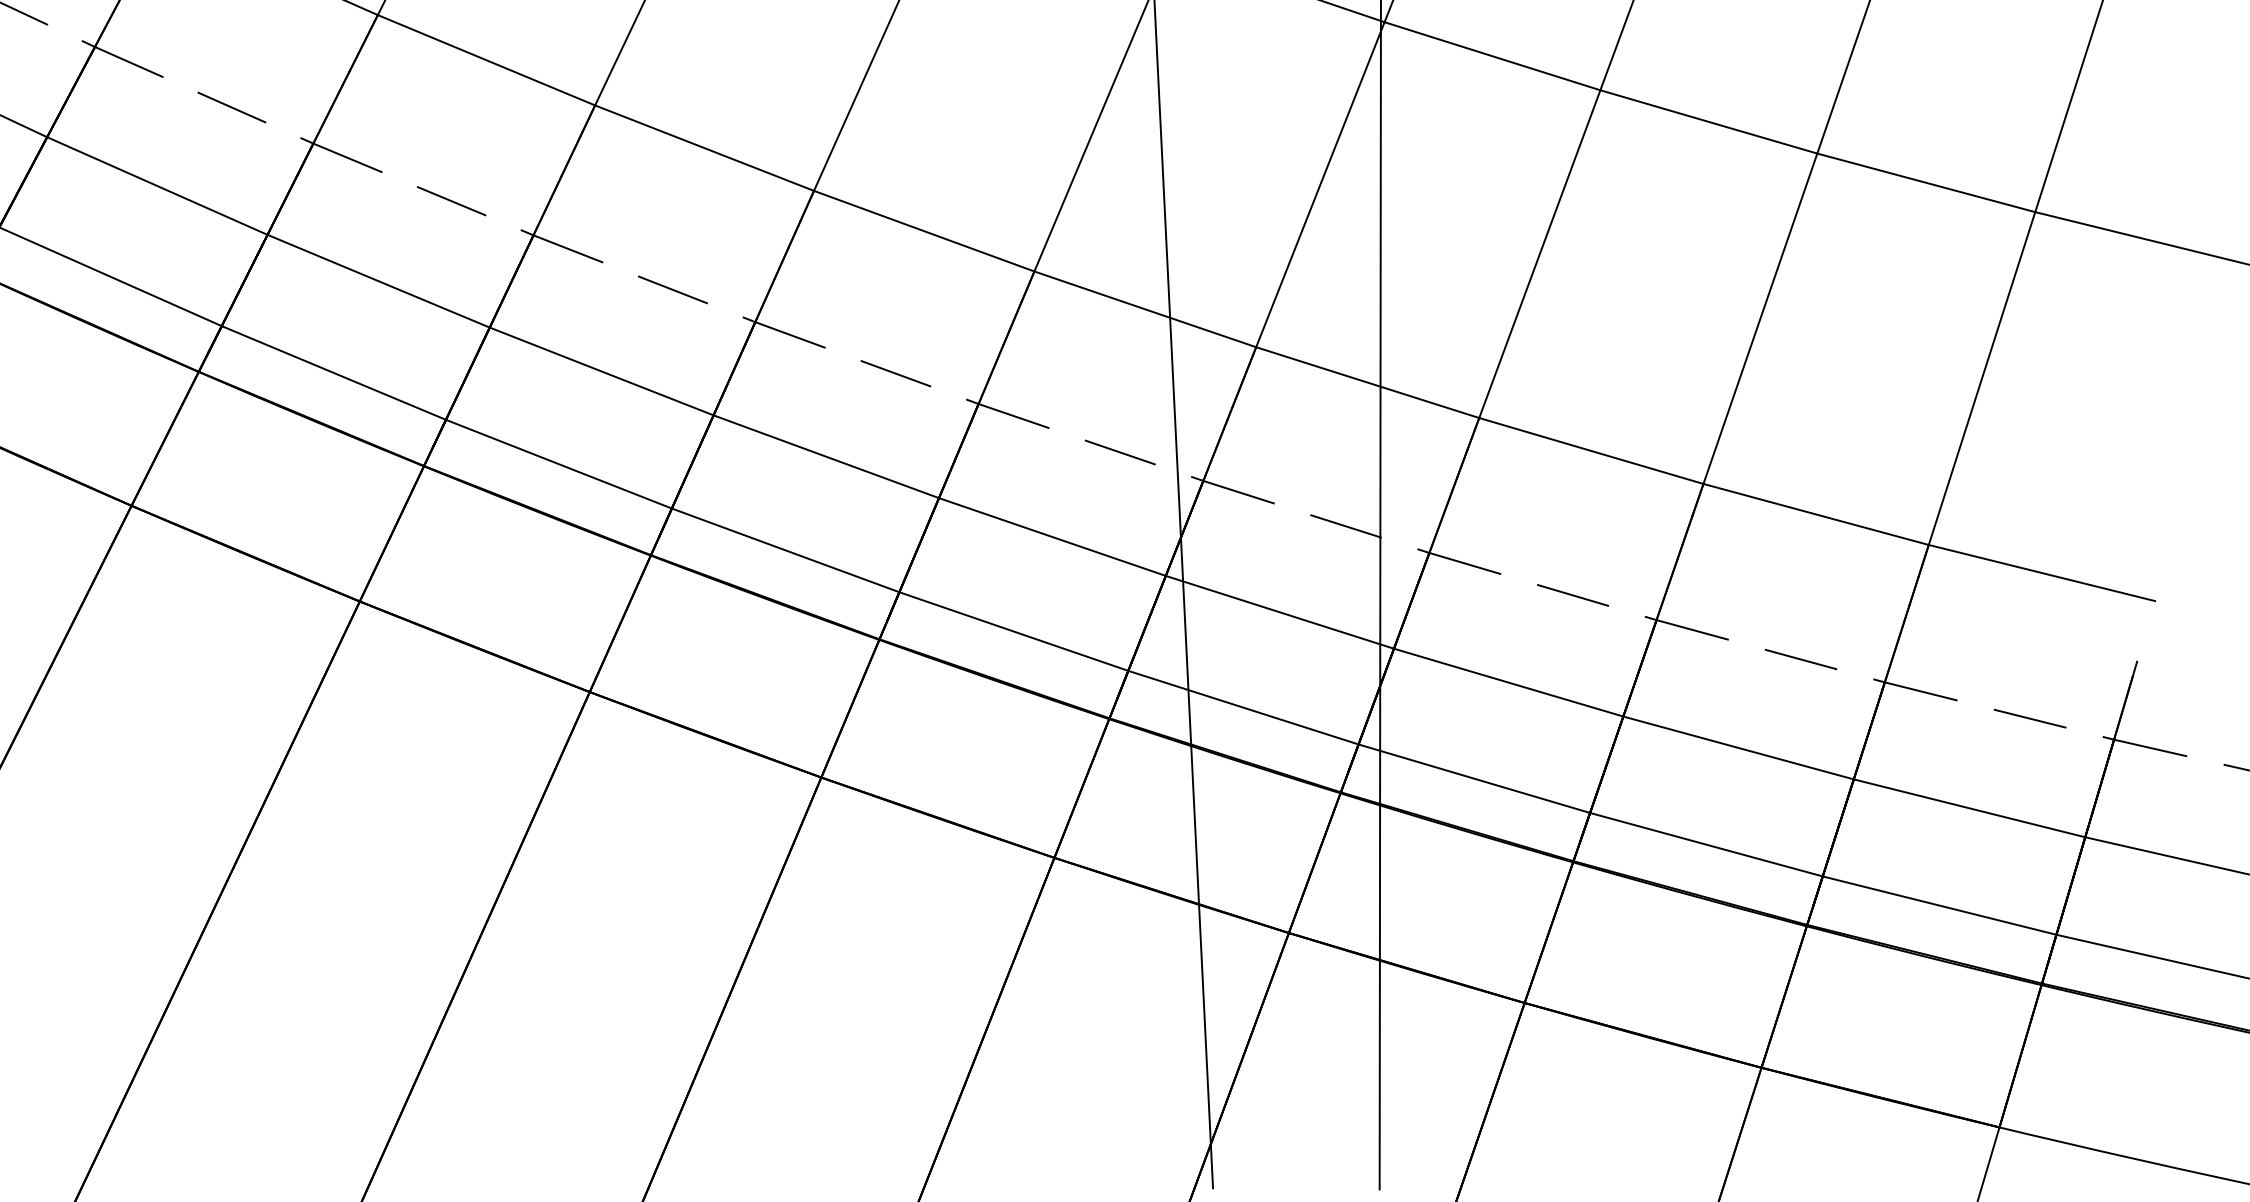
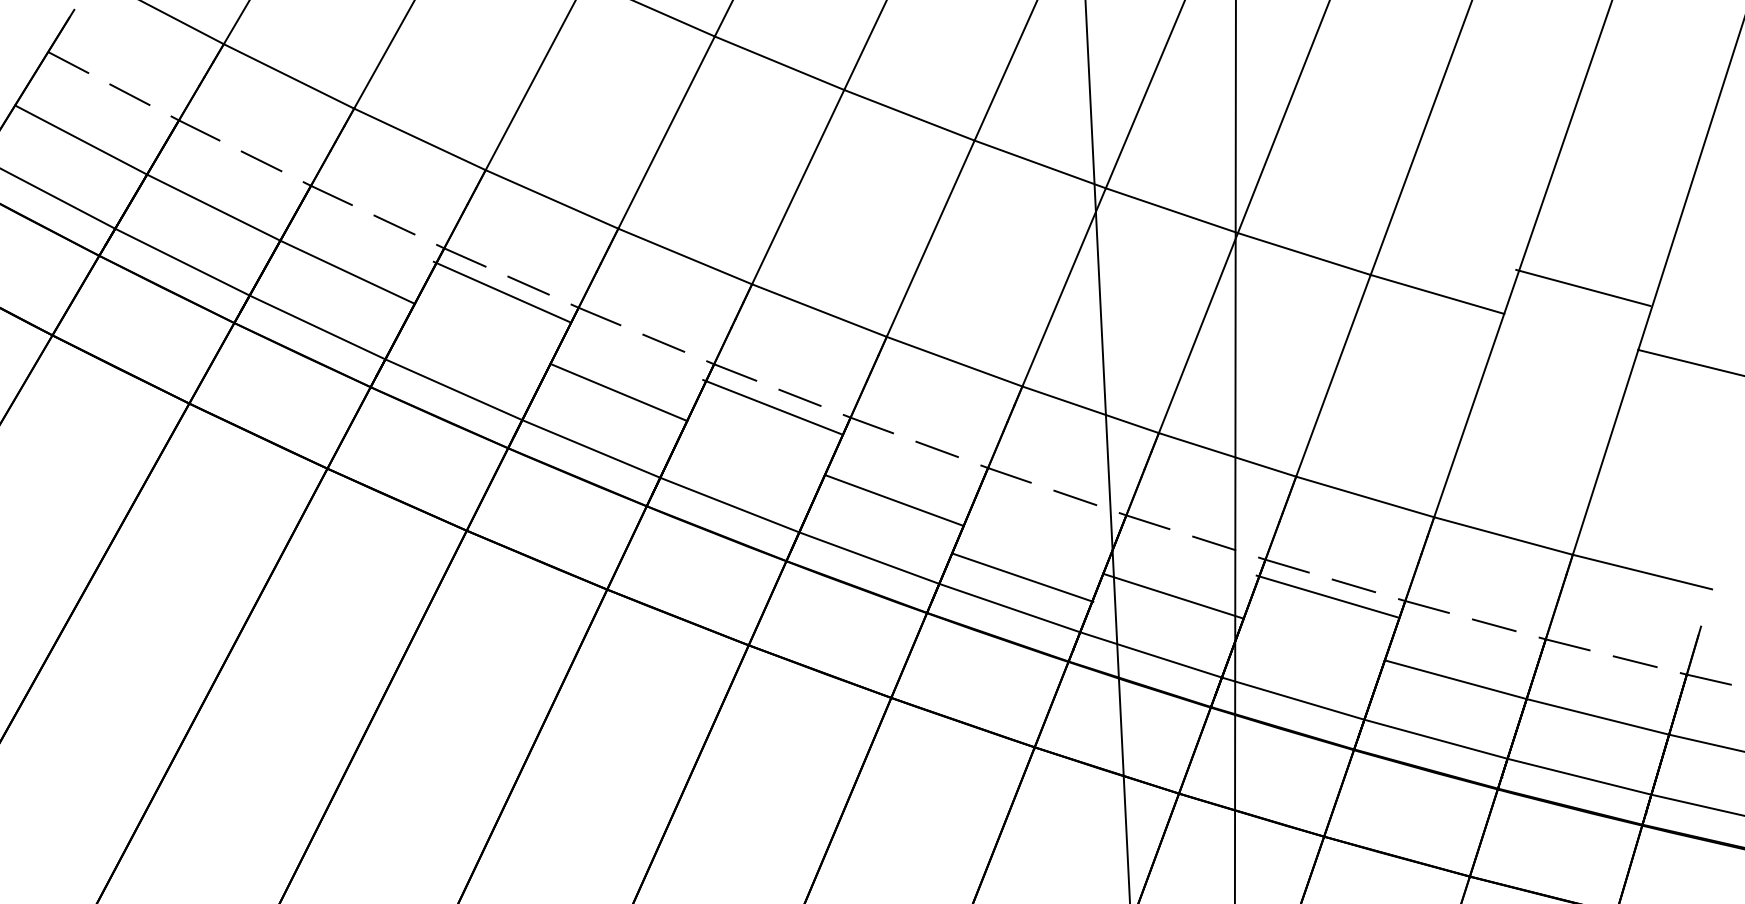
line: (1926, 182) -> (1583, 287), moved
line: (157, 185) -> (501, 291), moved
line: (600, 372) -> (771, 407), moved
line: (1052, 536) -> (1023, 577), moved
line: (1507, 682) -> (1326, 596), moved

